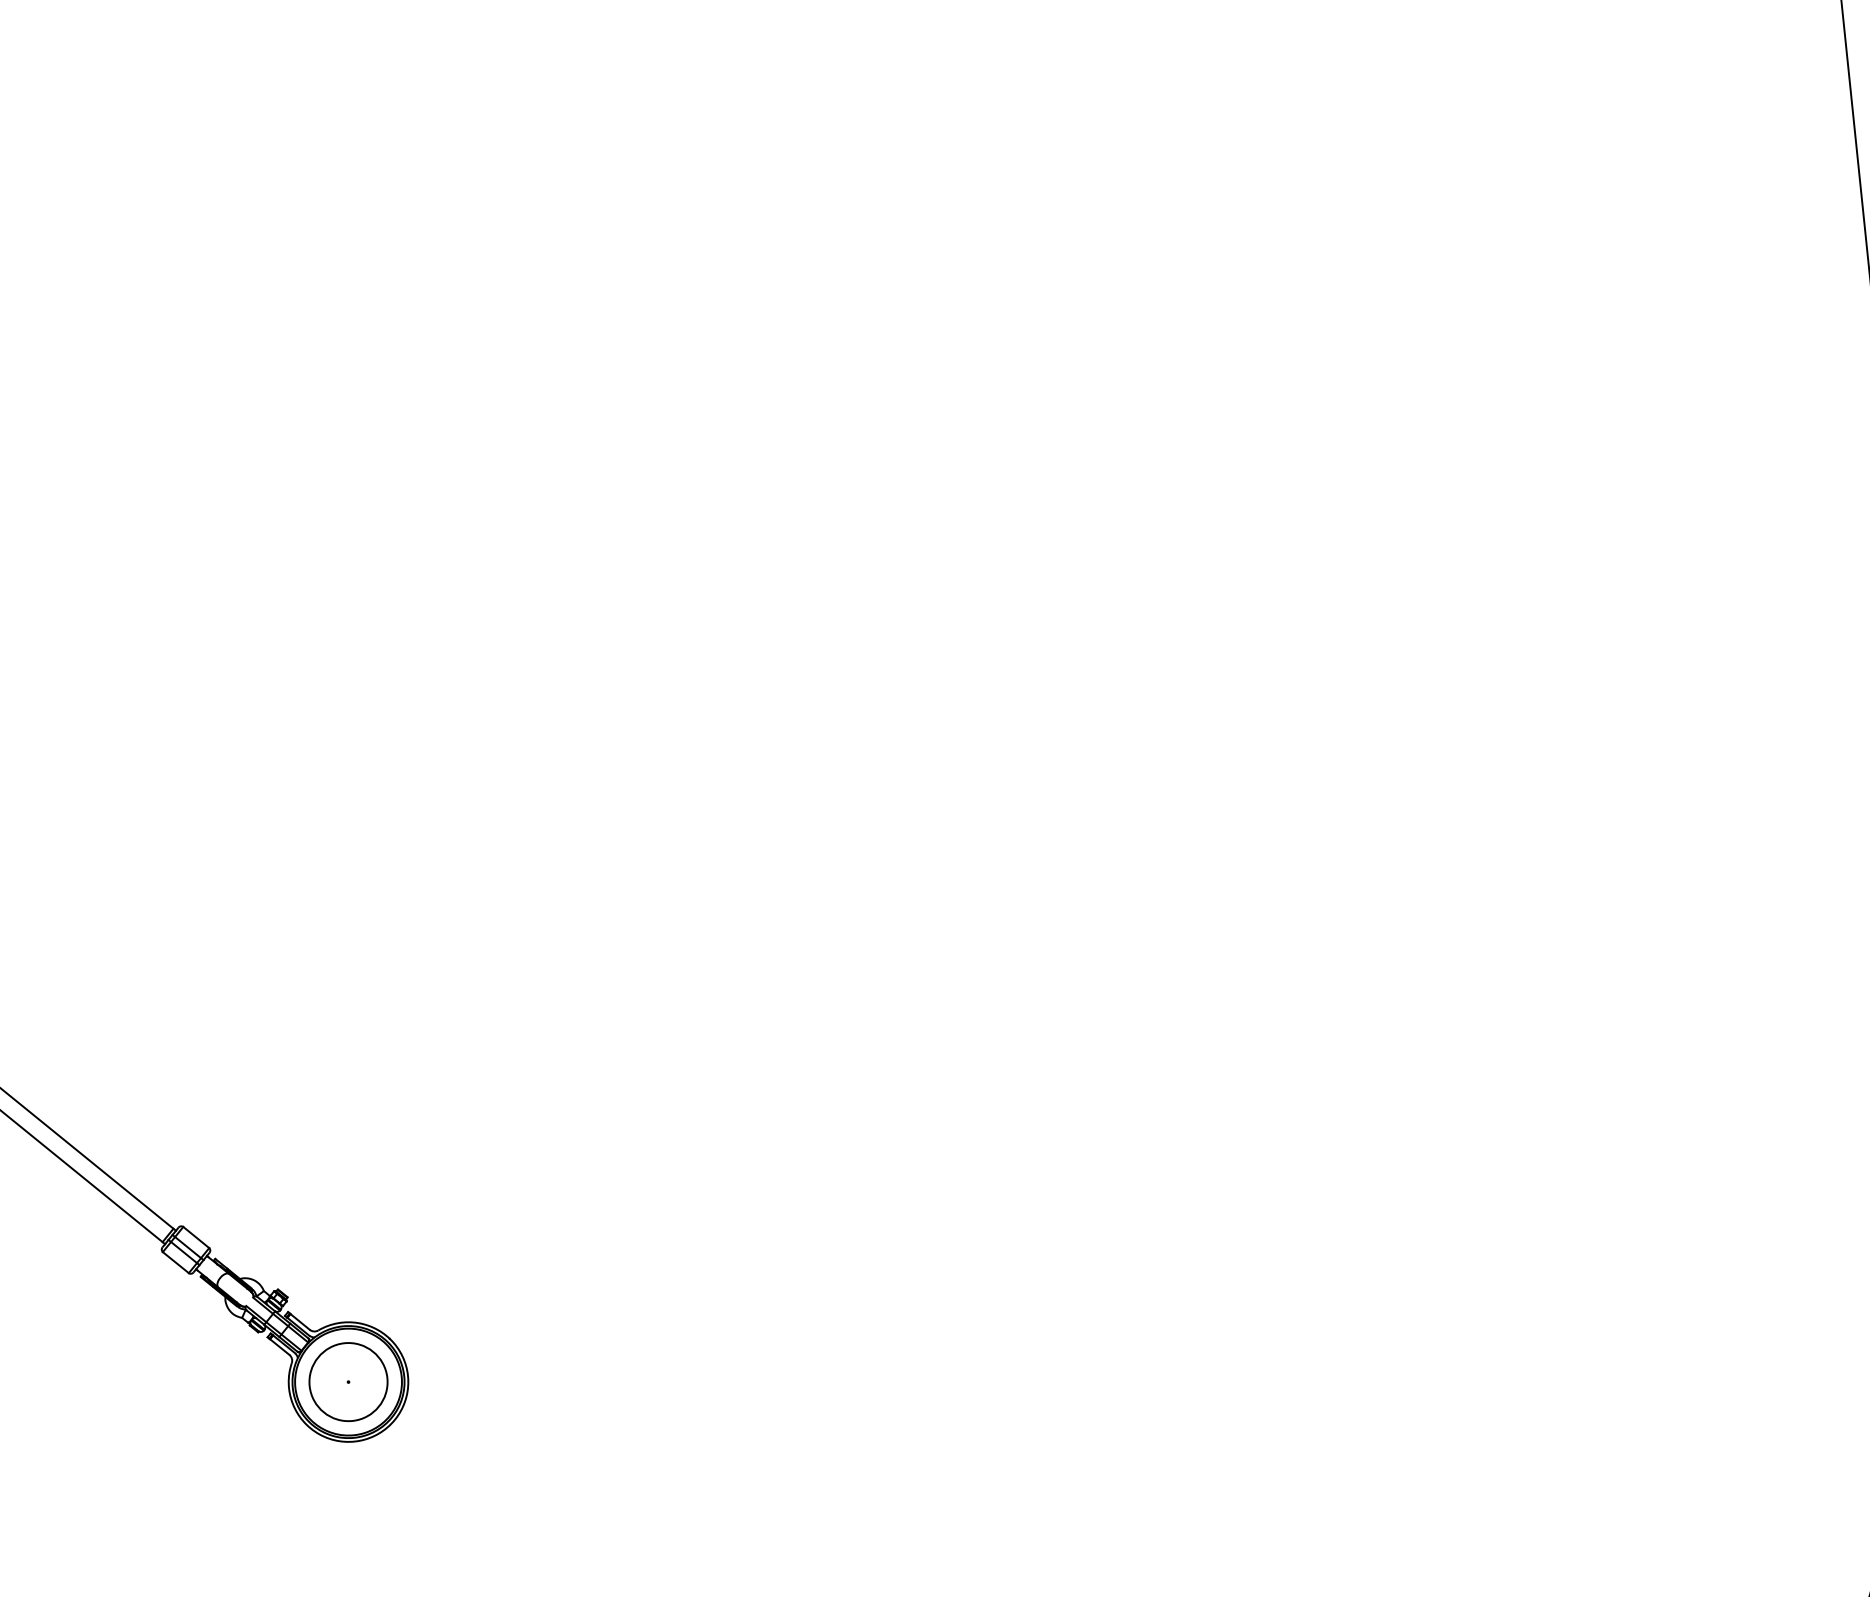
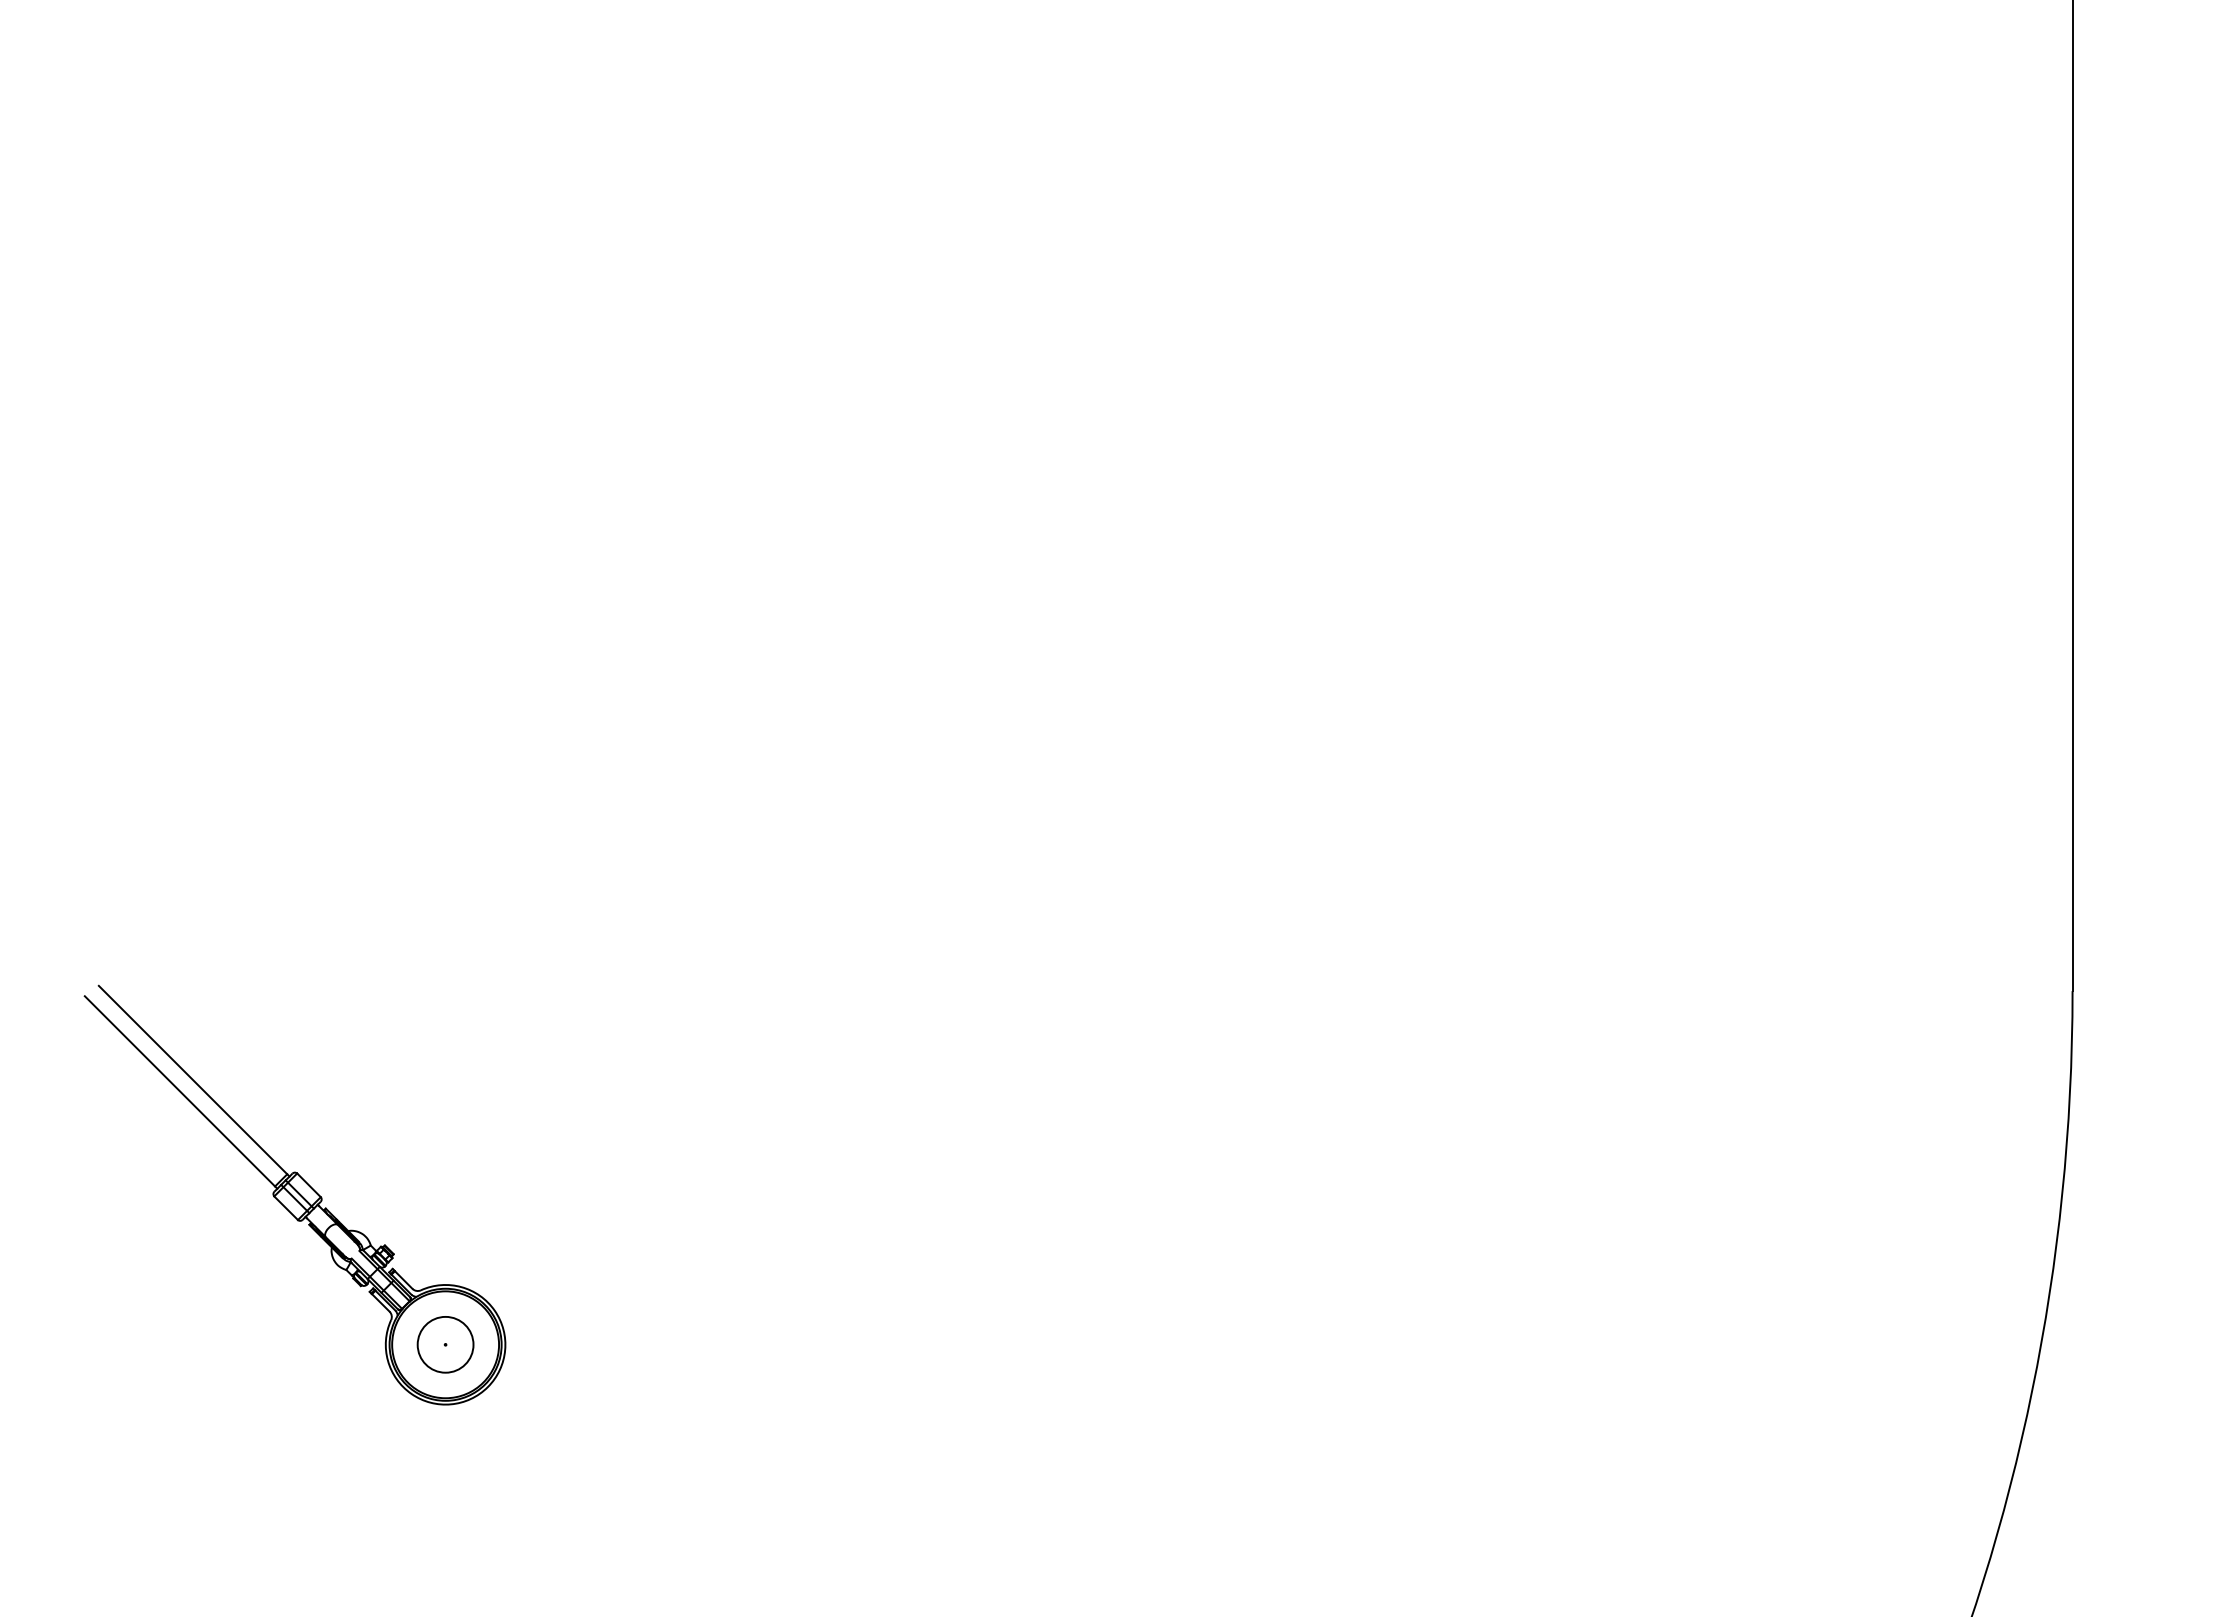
circle: (348, 1381) -> (445, 1344), size x0.71

